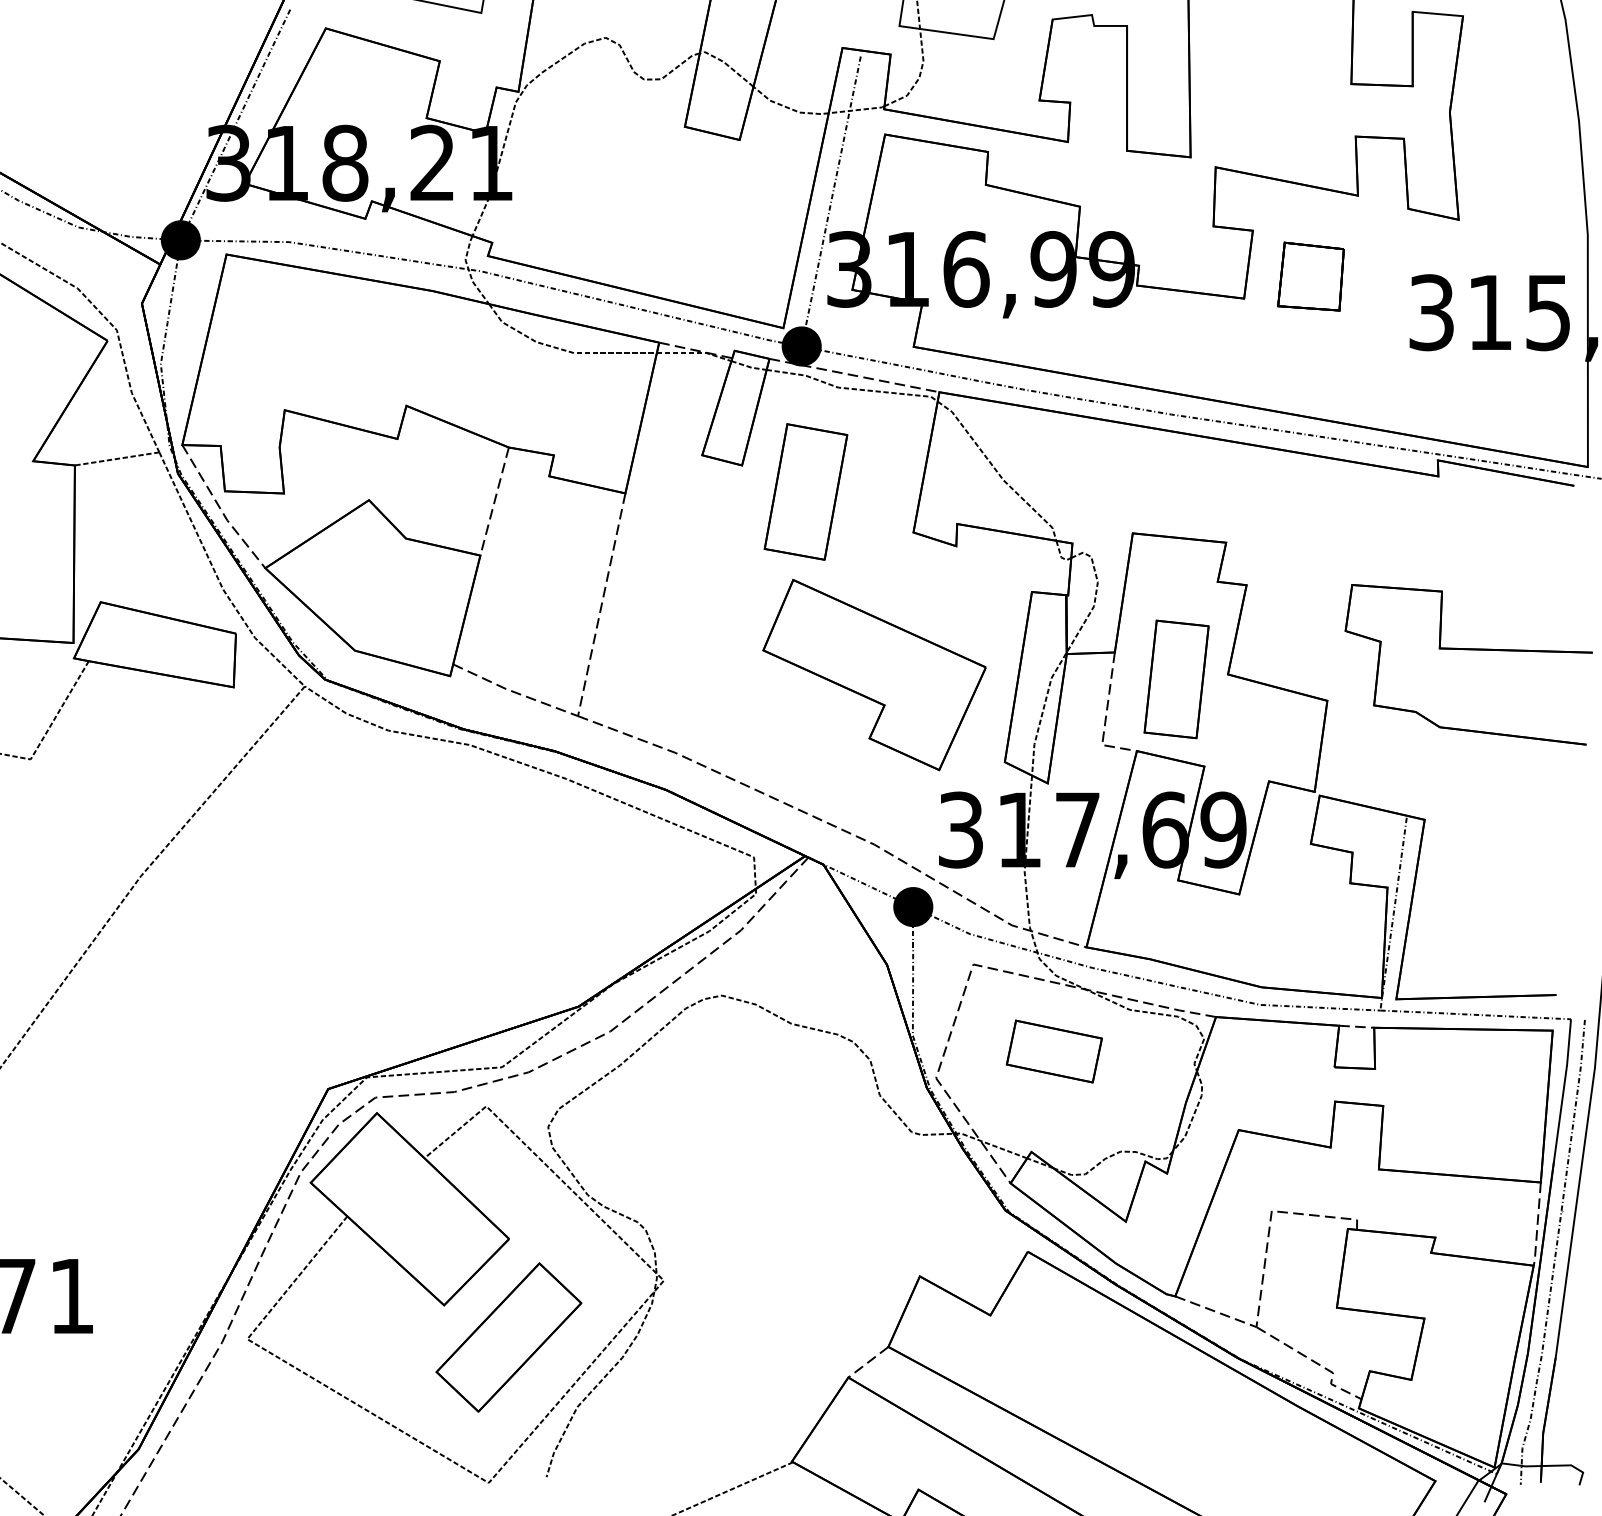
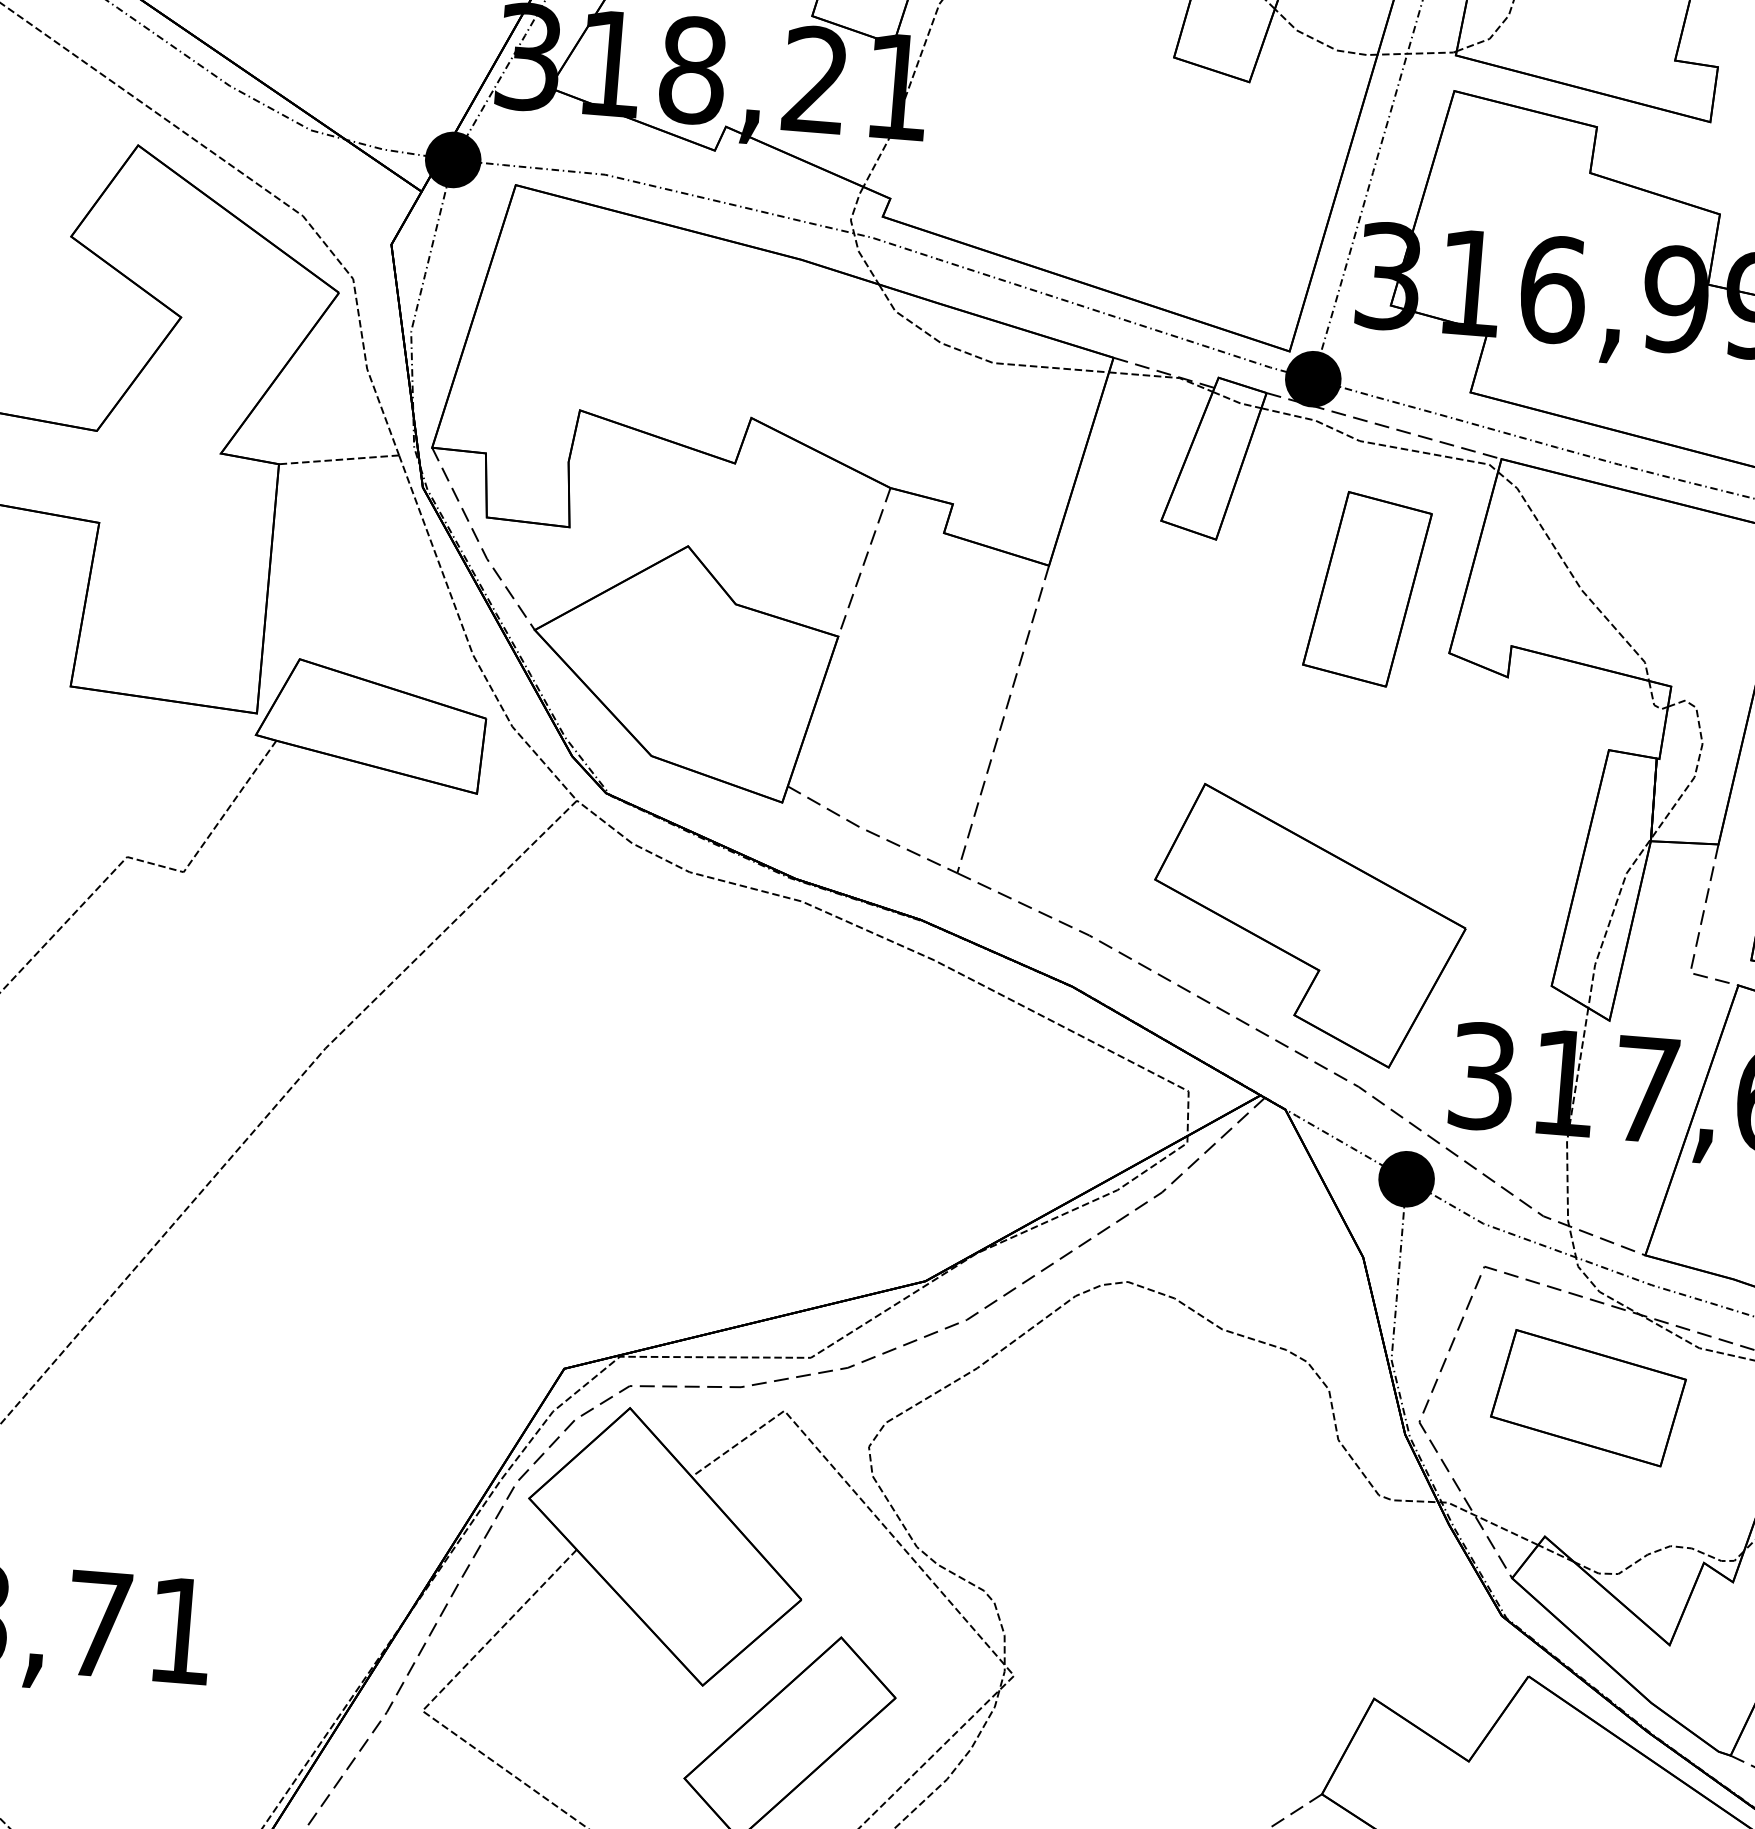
part: (805, 491) -> (1366, 588), moved
part: (874, 674) -> (1308, 925), moved
part: (1054, 1051) -> (1588, 1398), size x1.43

